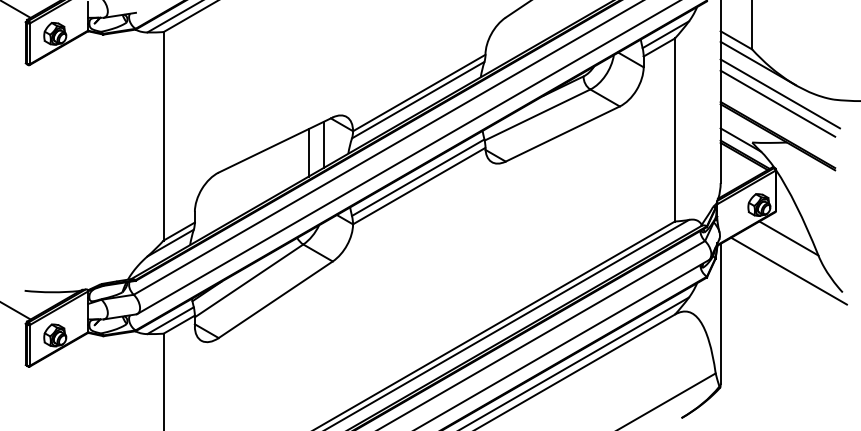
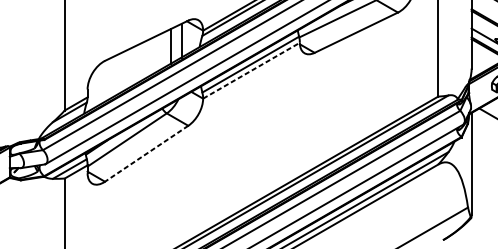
line: (419, 185) -> (251, 70), solid -> dashed
line: (275, 299) -> (146, 153), solid -> dashed

